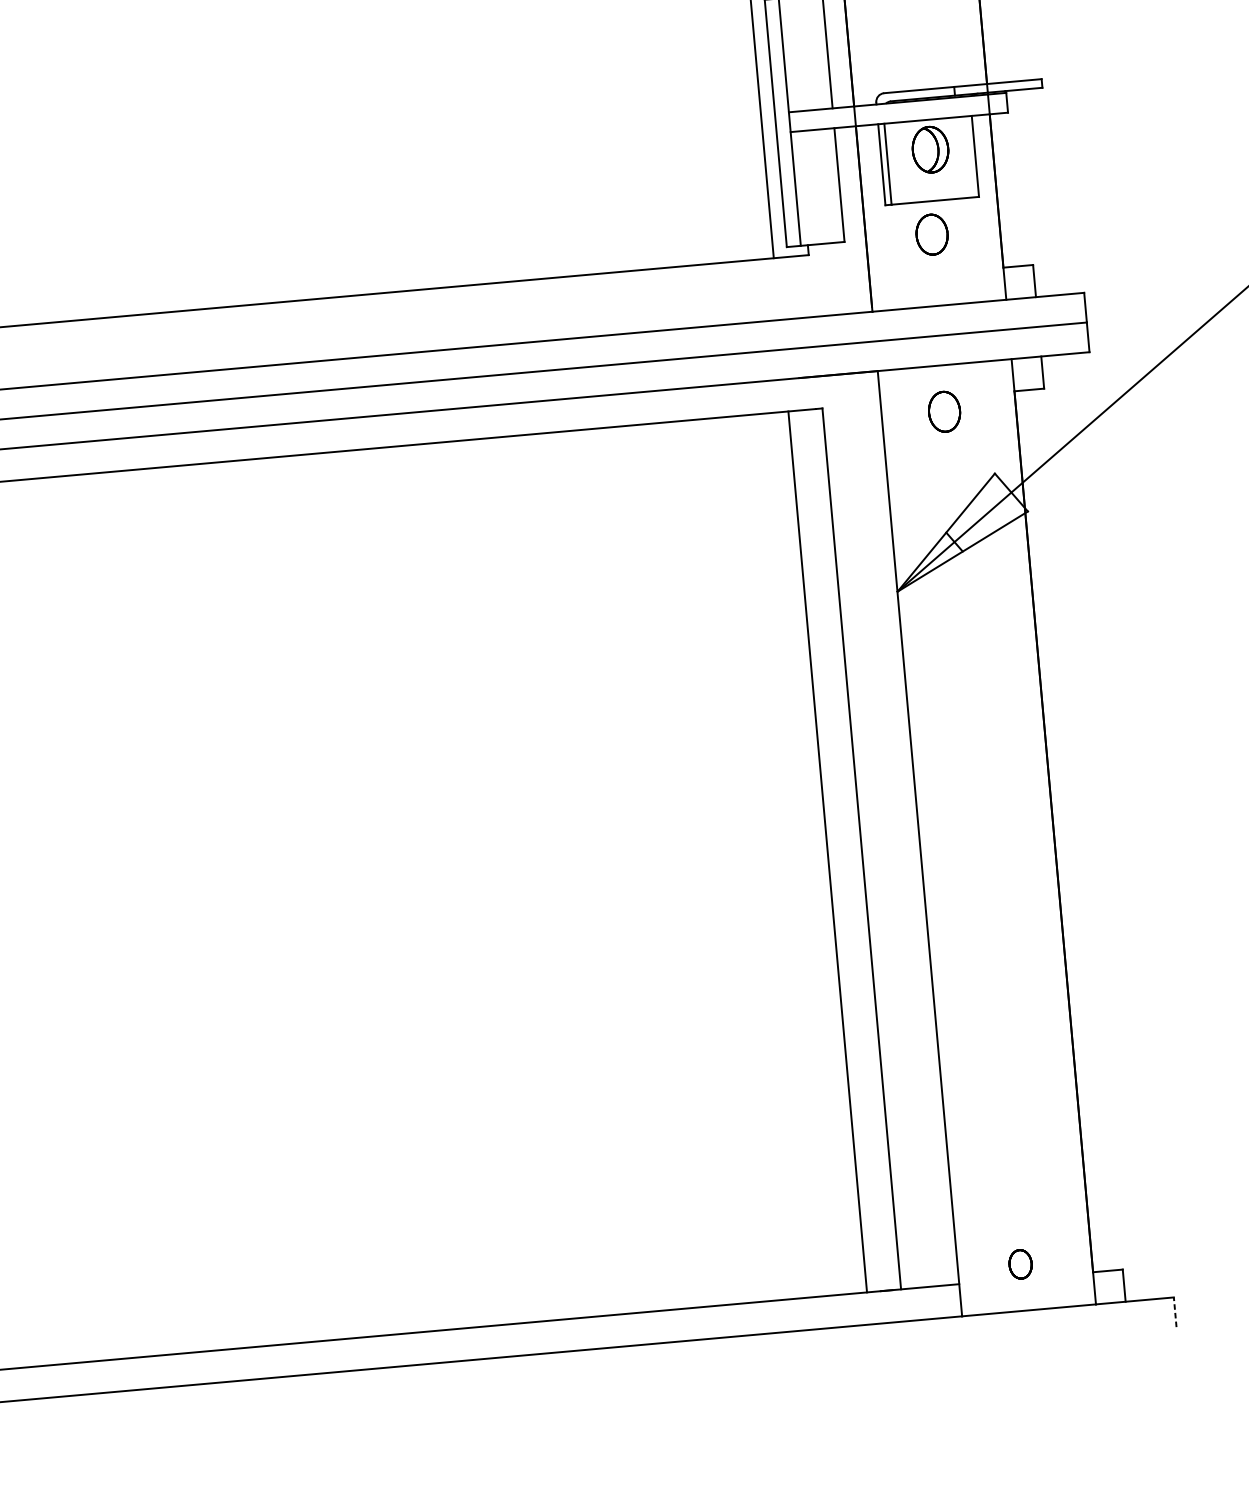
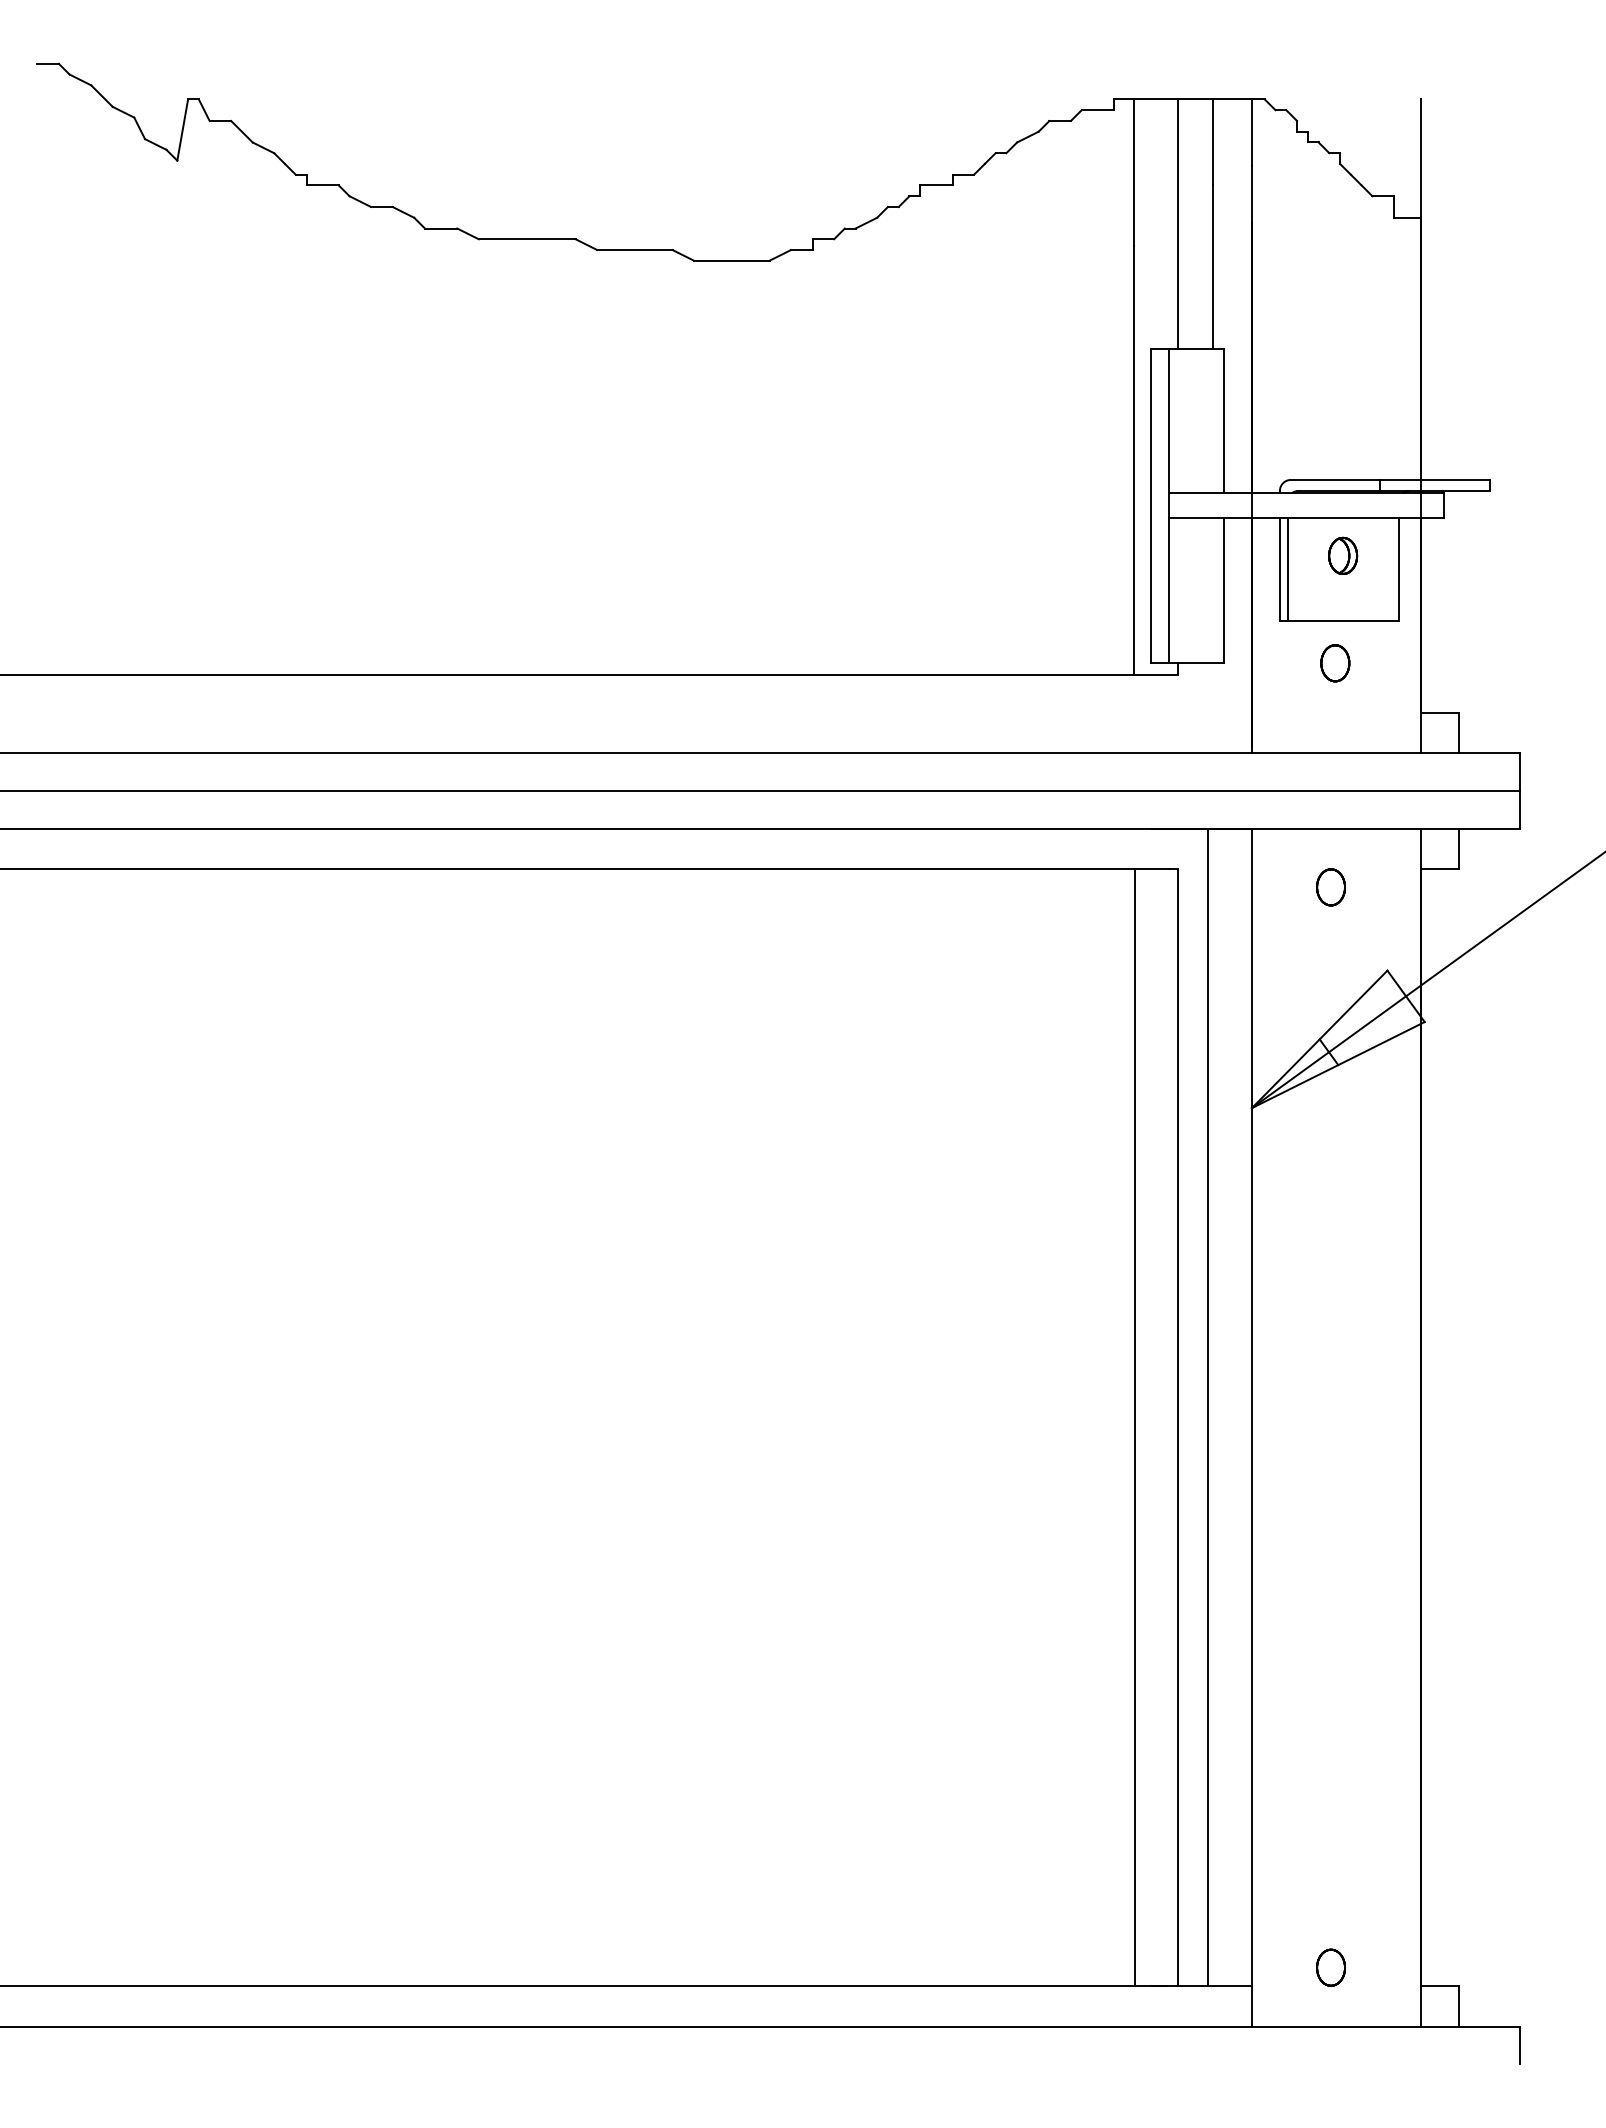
part: (931, 149) -> (1343, 555), size x0.62
part: (932, 234) -> (1335, 663), size x0.71
part: (944, 412) -> (1330, 887), size x0.71
line: (884, 830) -> (1208, 1406), added
line: (1175, 1312) -> (1520, 2045), dashed -> solid

